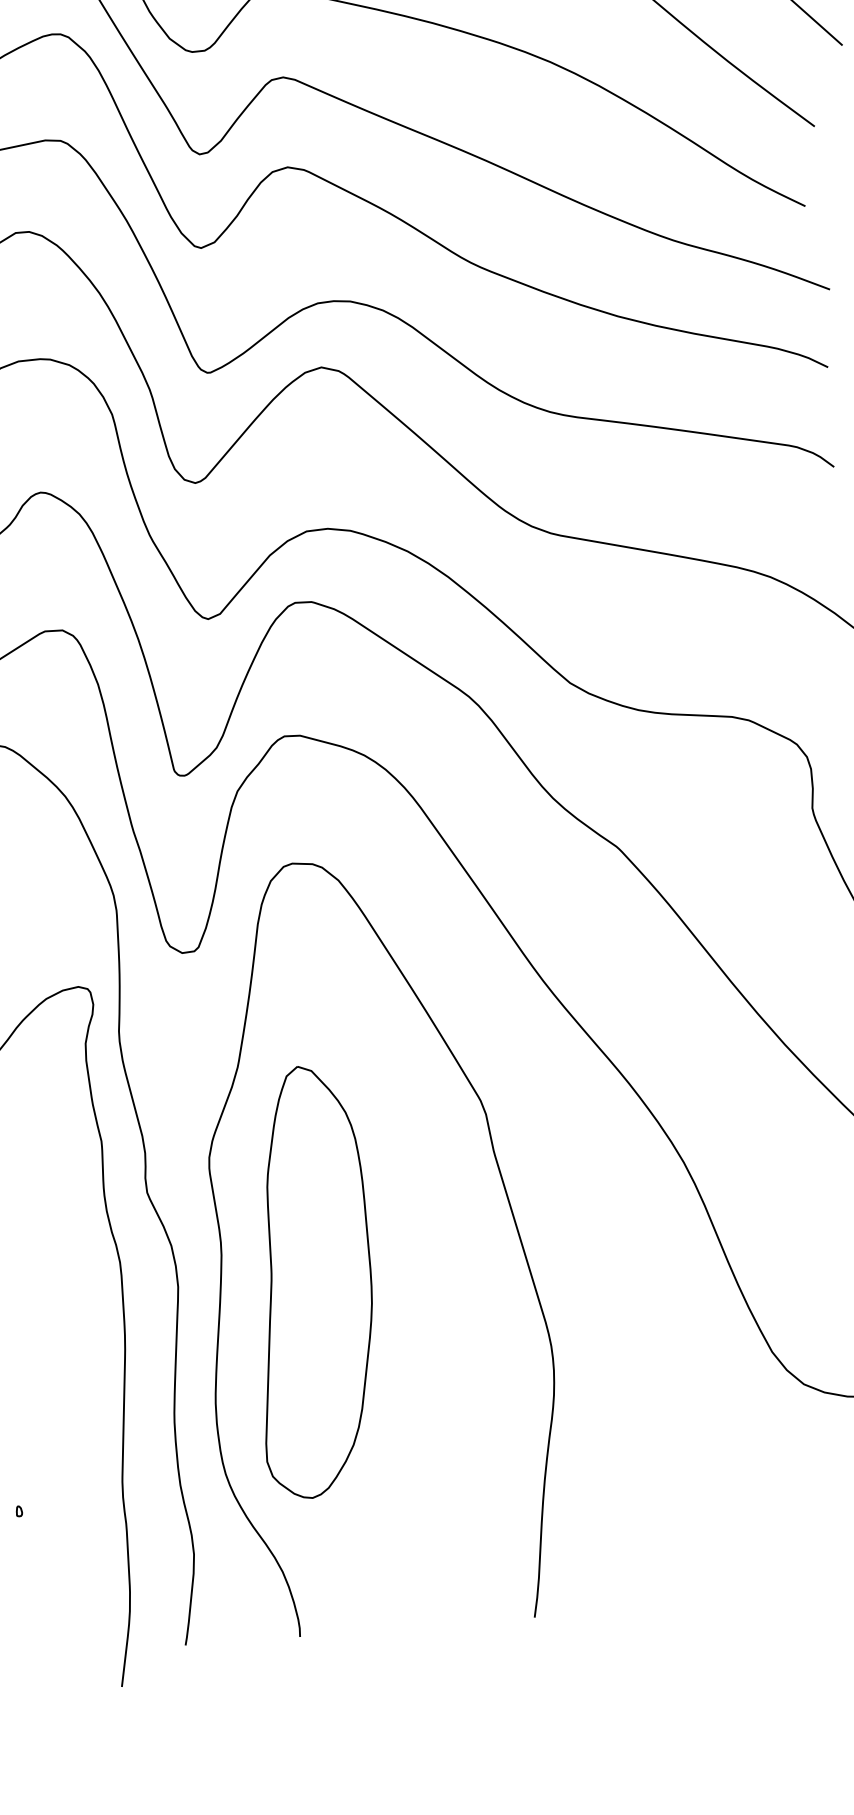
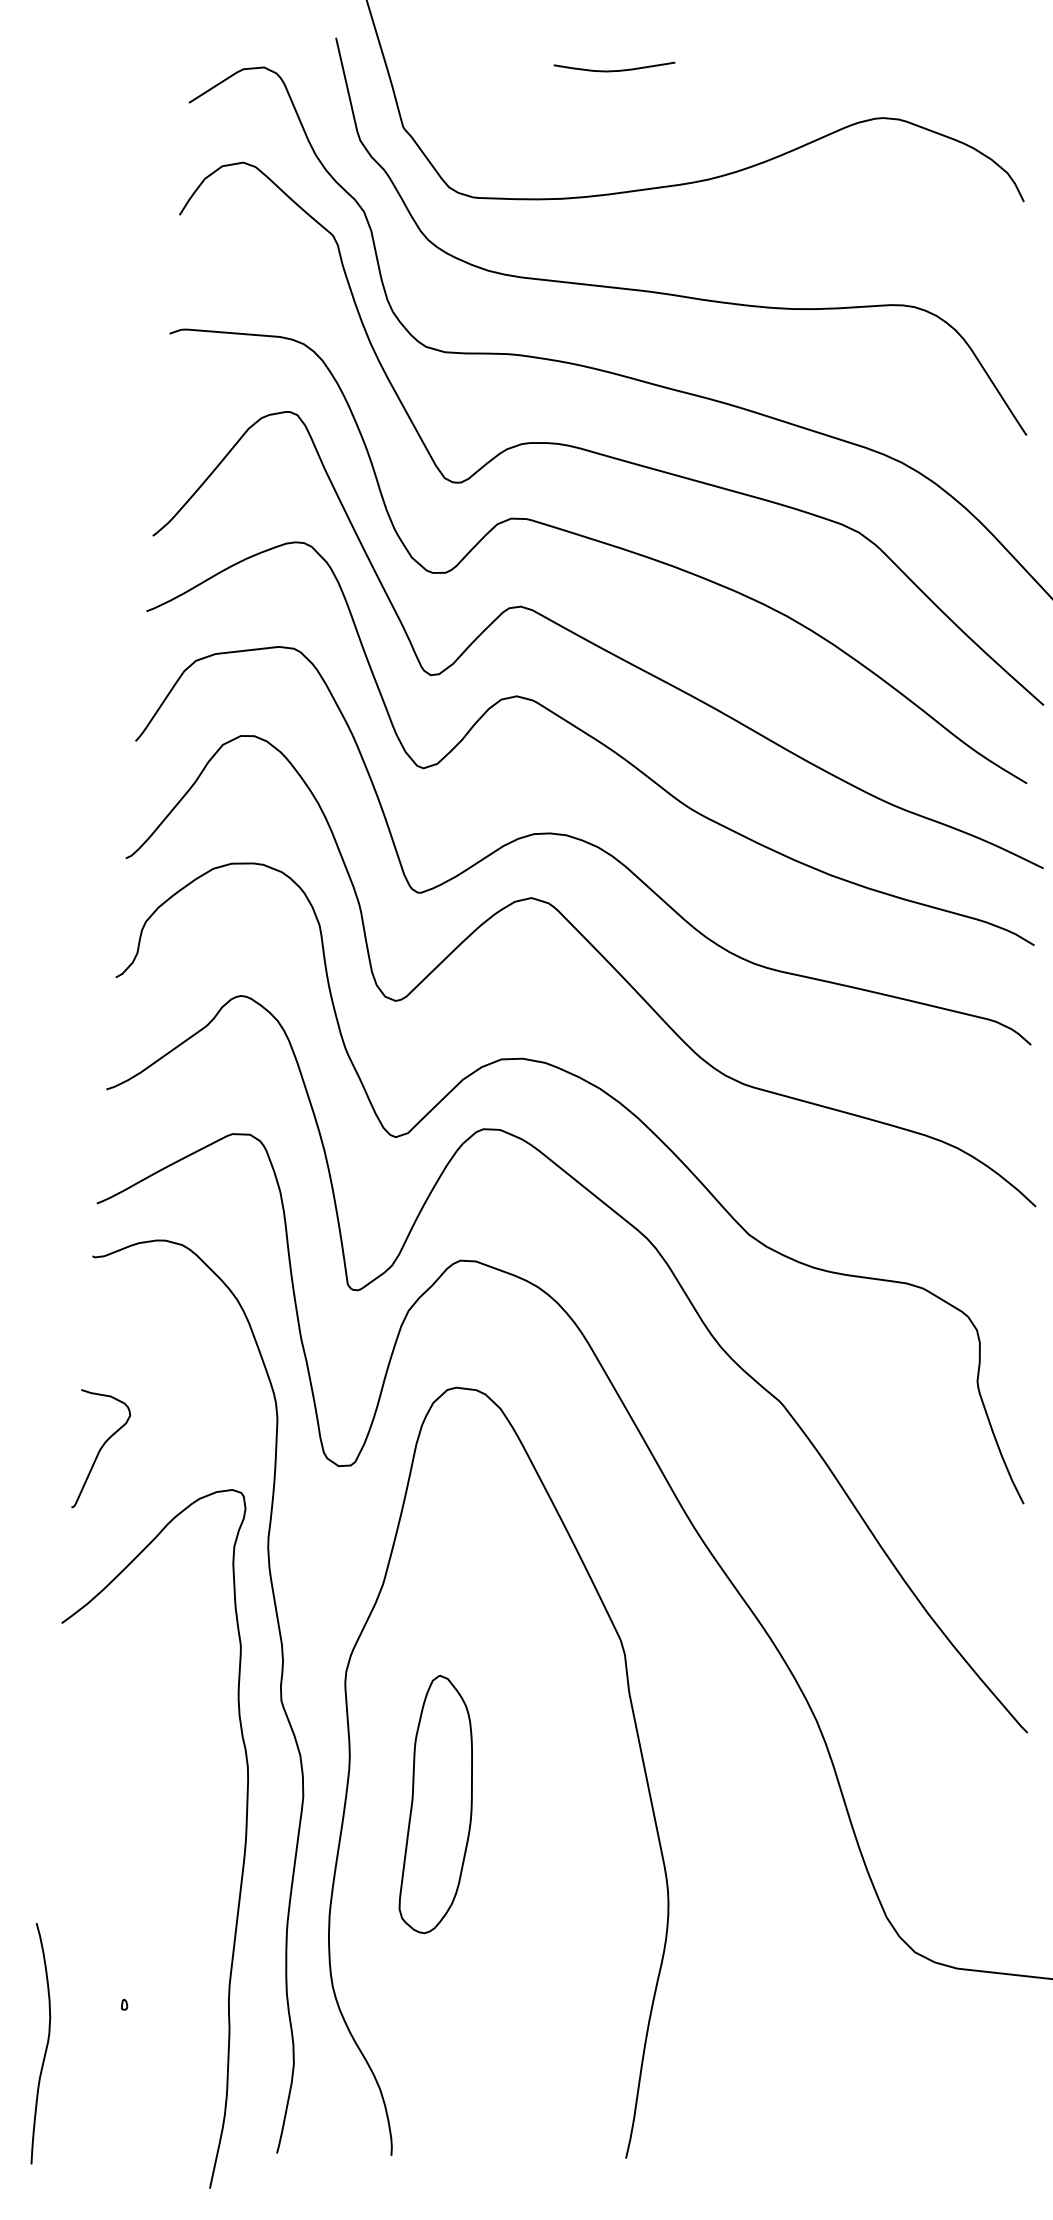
part: (310, 1281) -> (435, 1804), size x0.6

